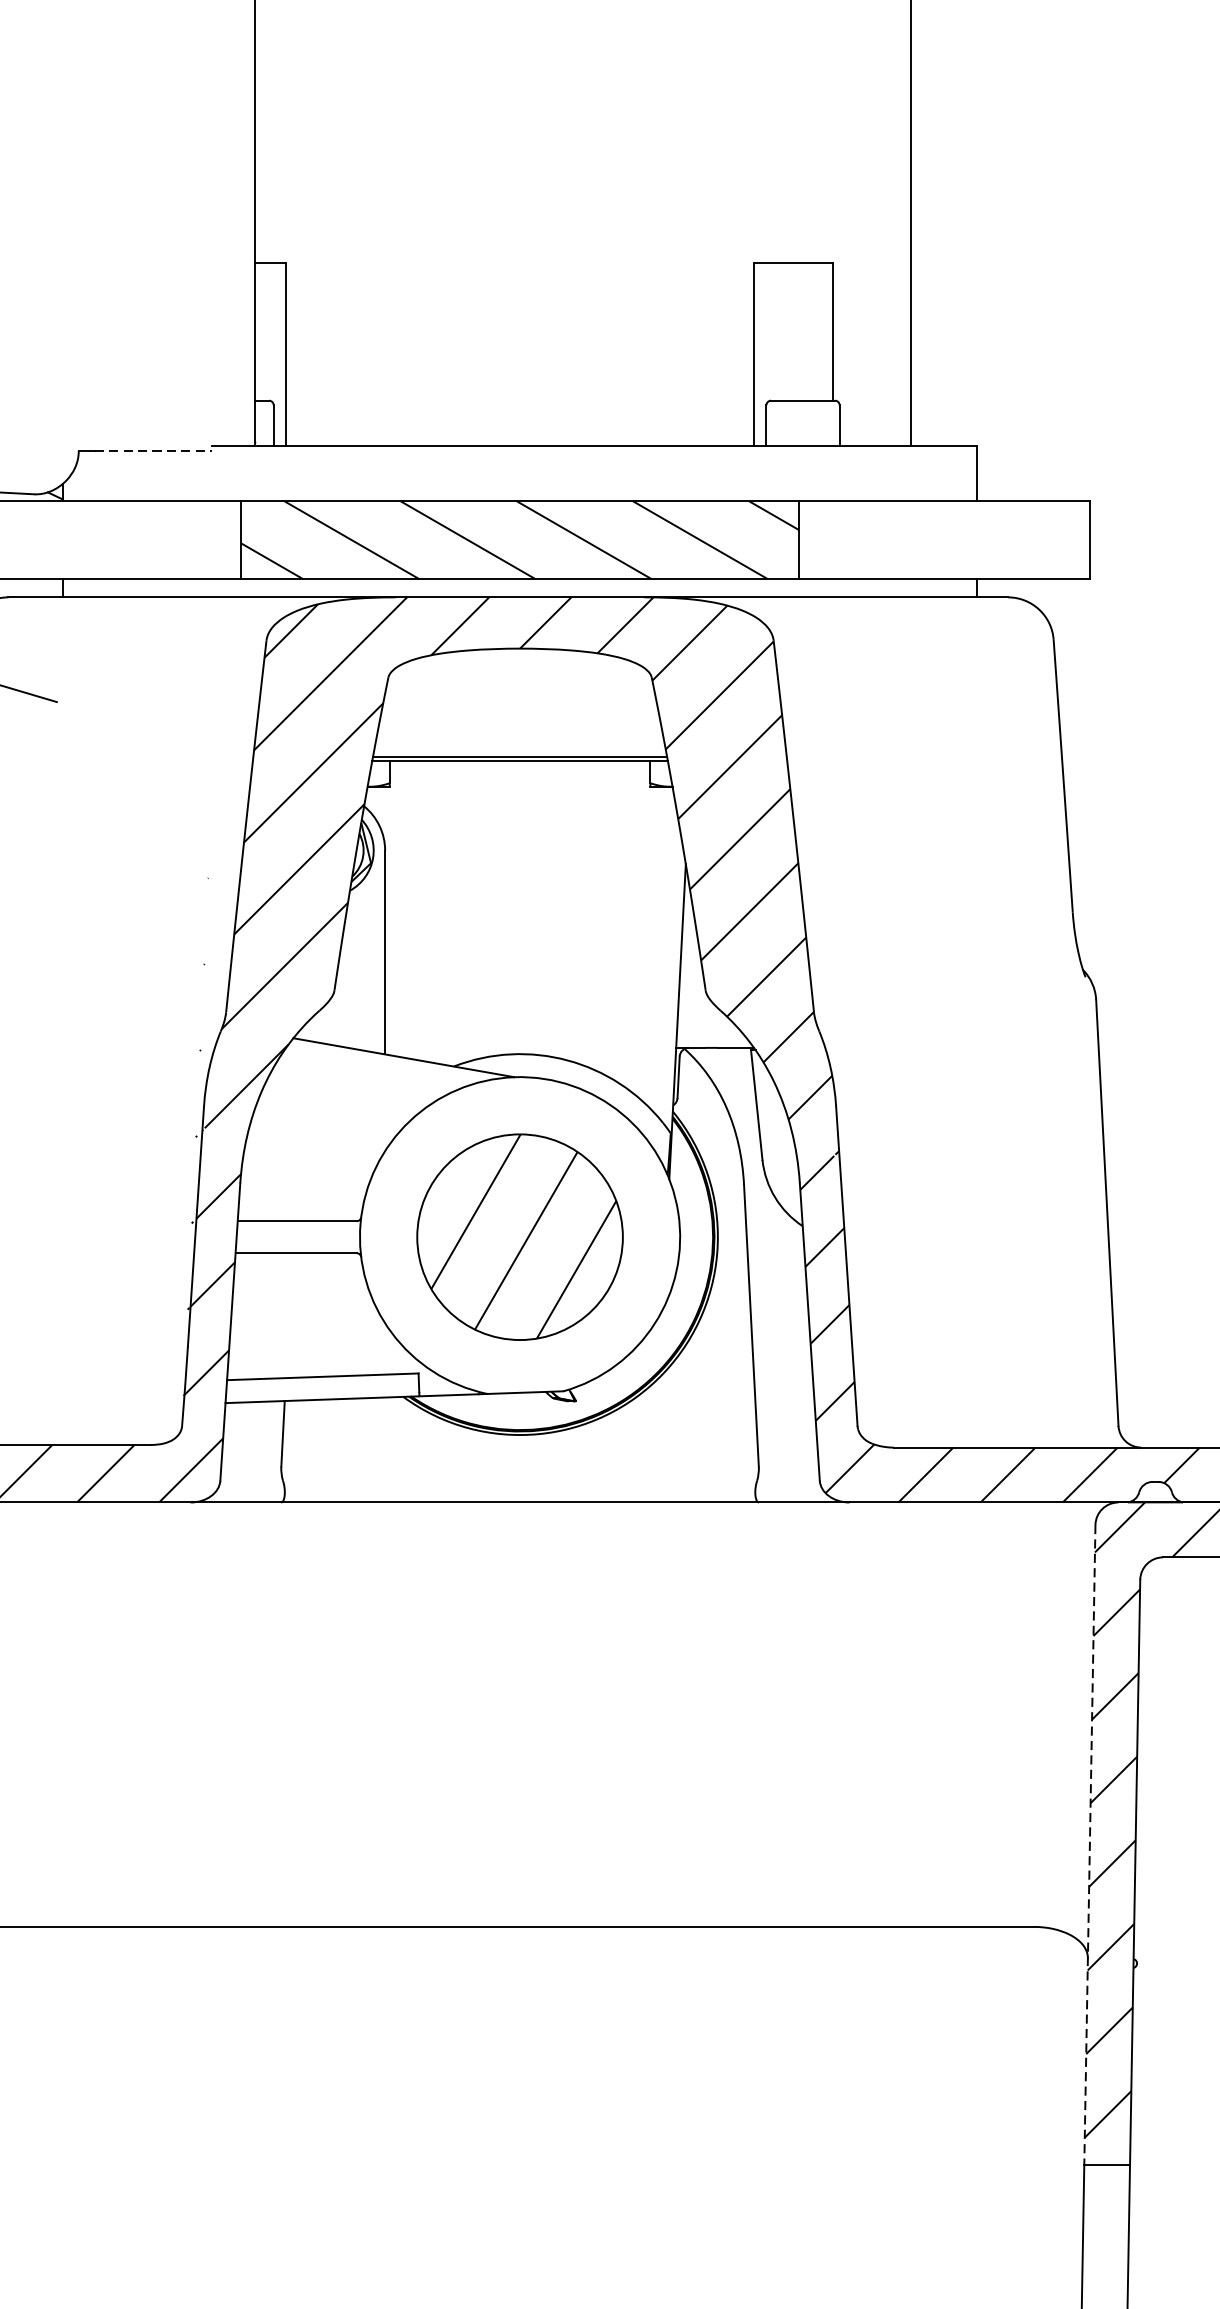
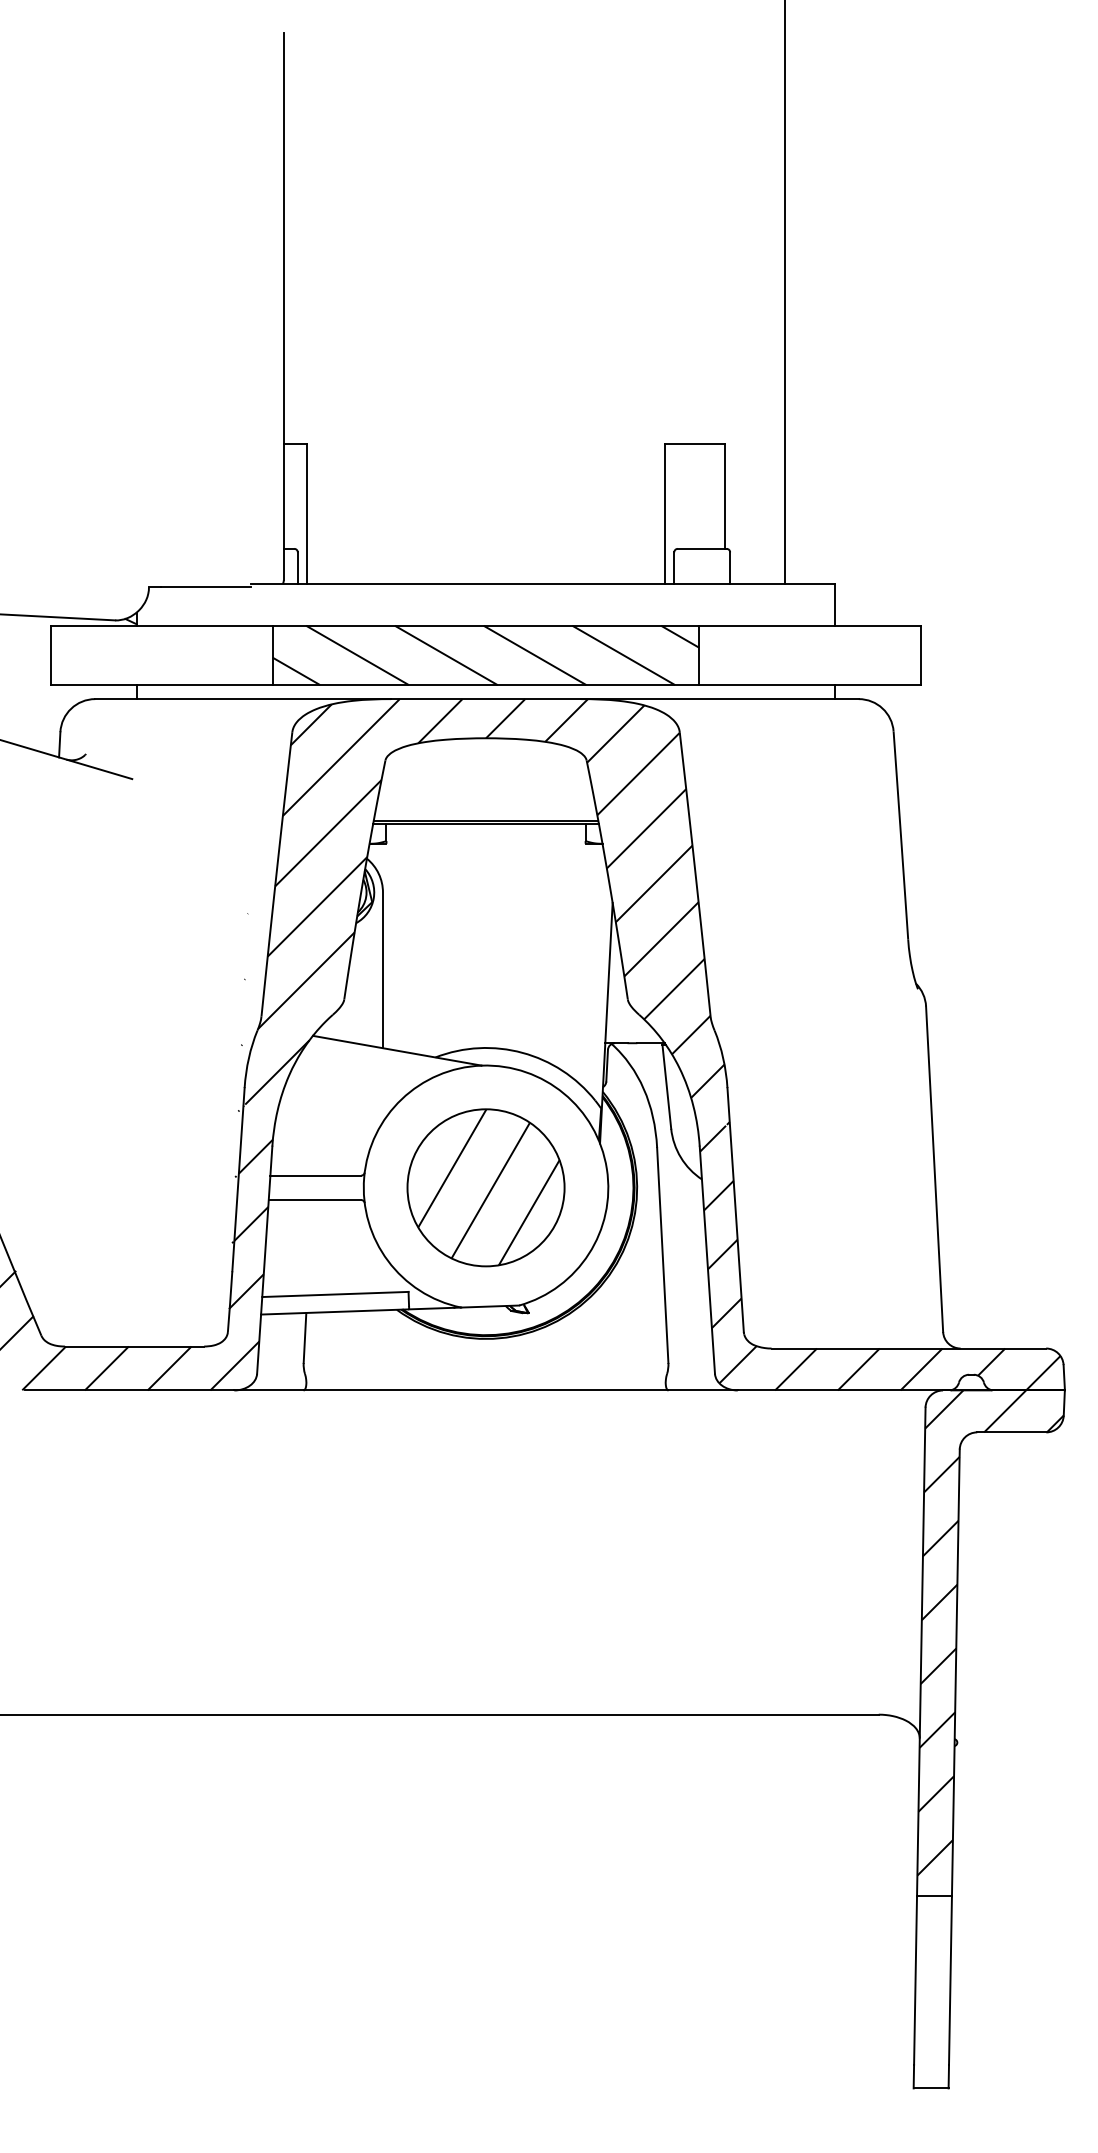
line: (154, 451) -> (206, 587), dashed -> solid
line: (1090, 1845) -> (921, 1652), dashed -> solid

